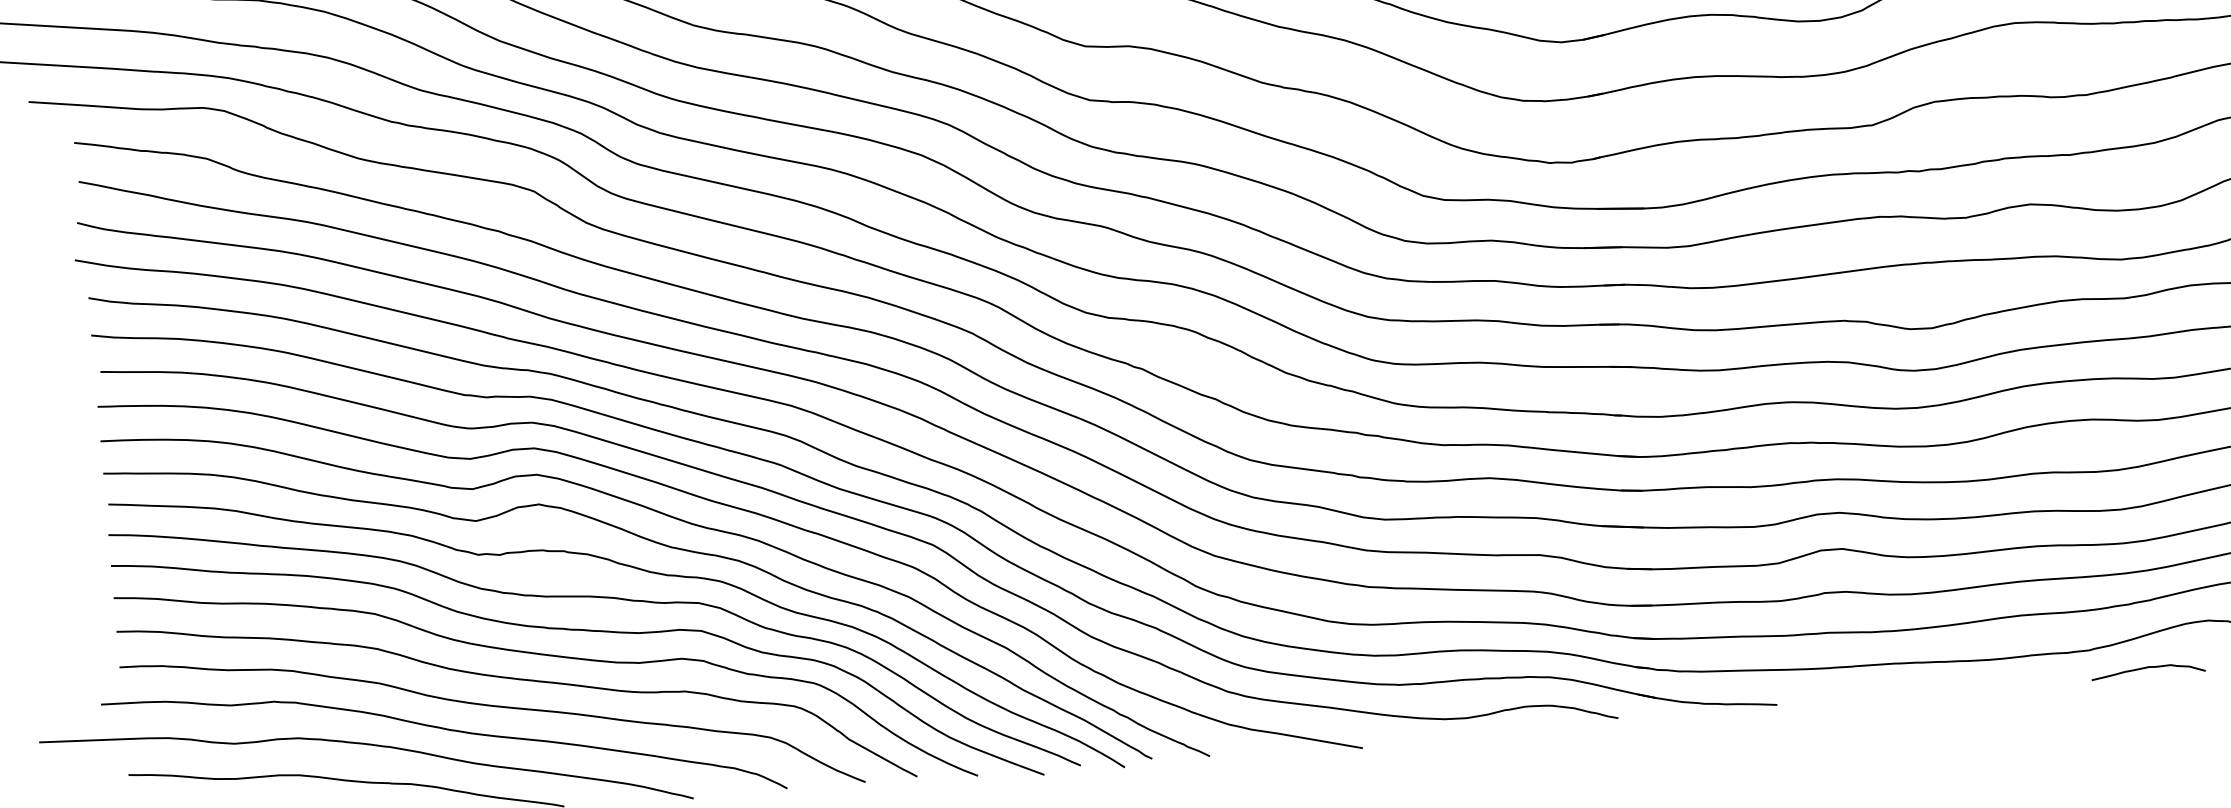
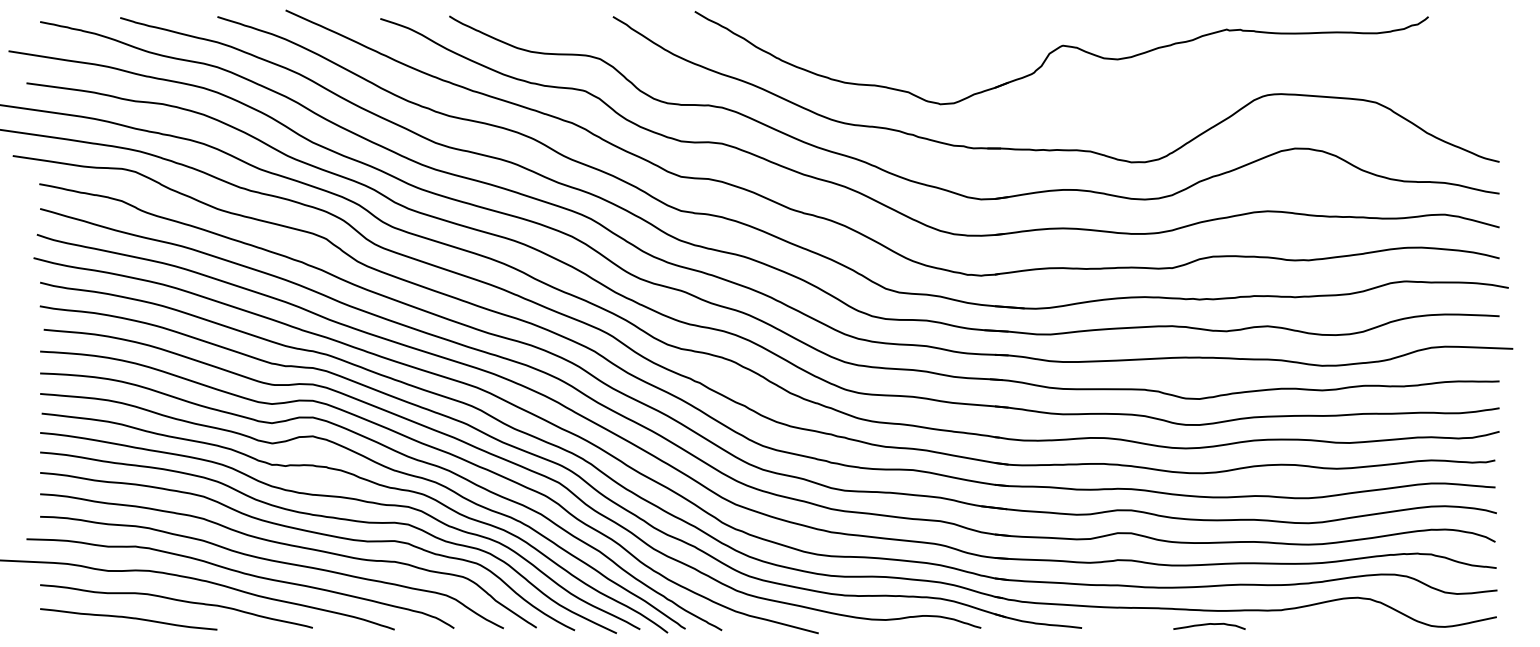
curve: (2148, 668) -> (1209, 624), moved

